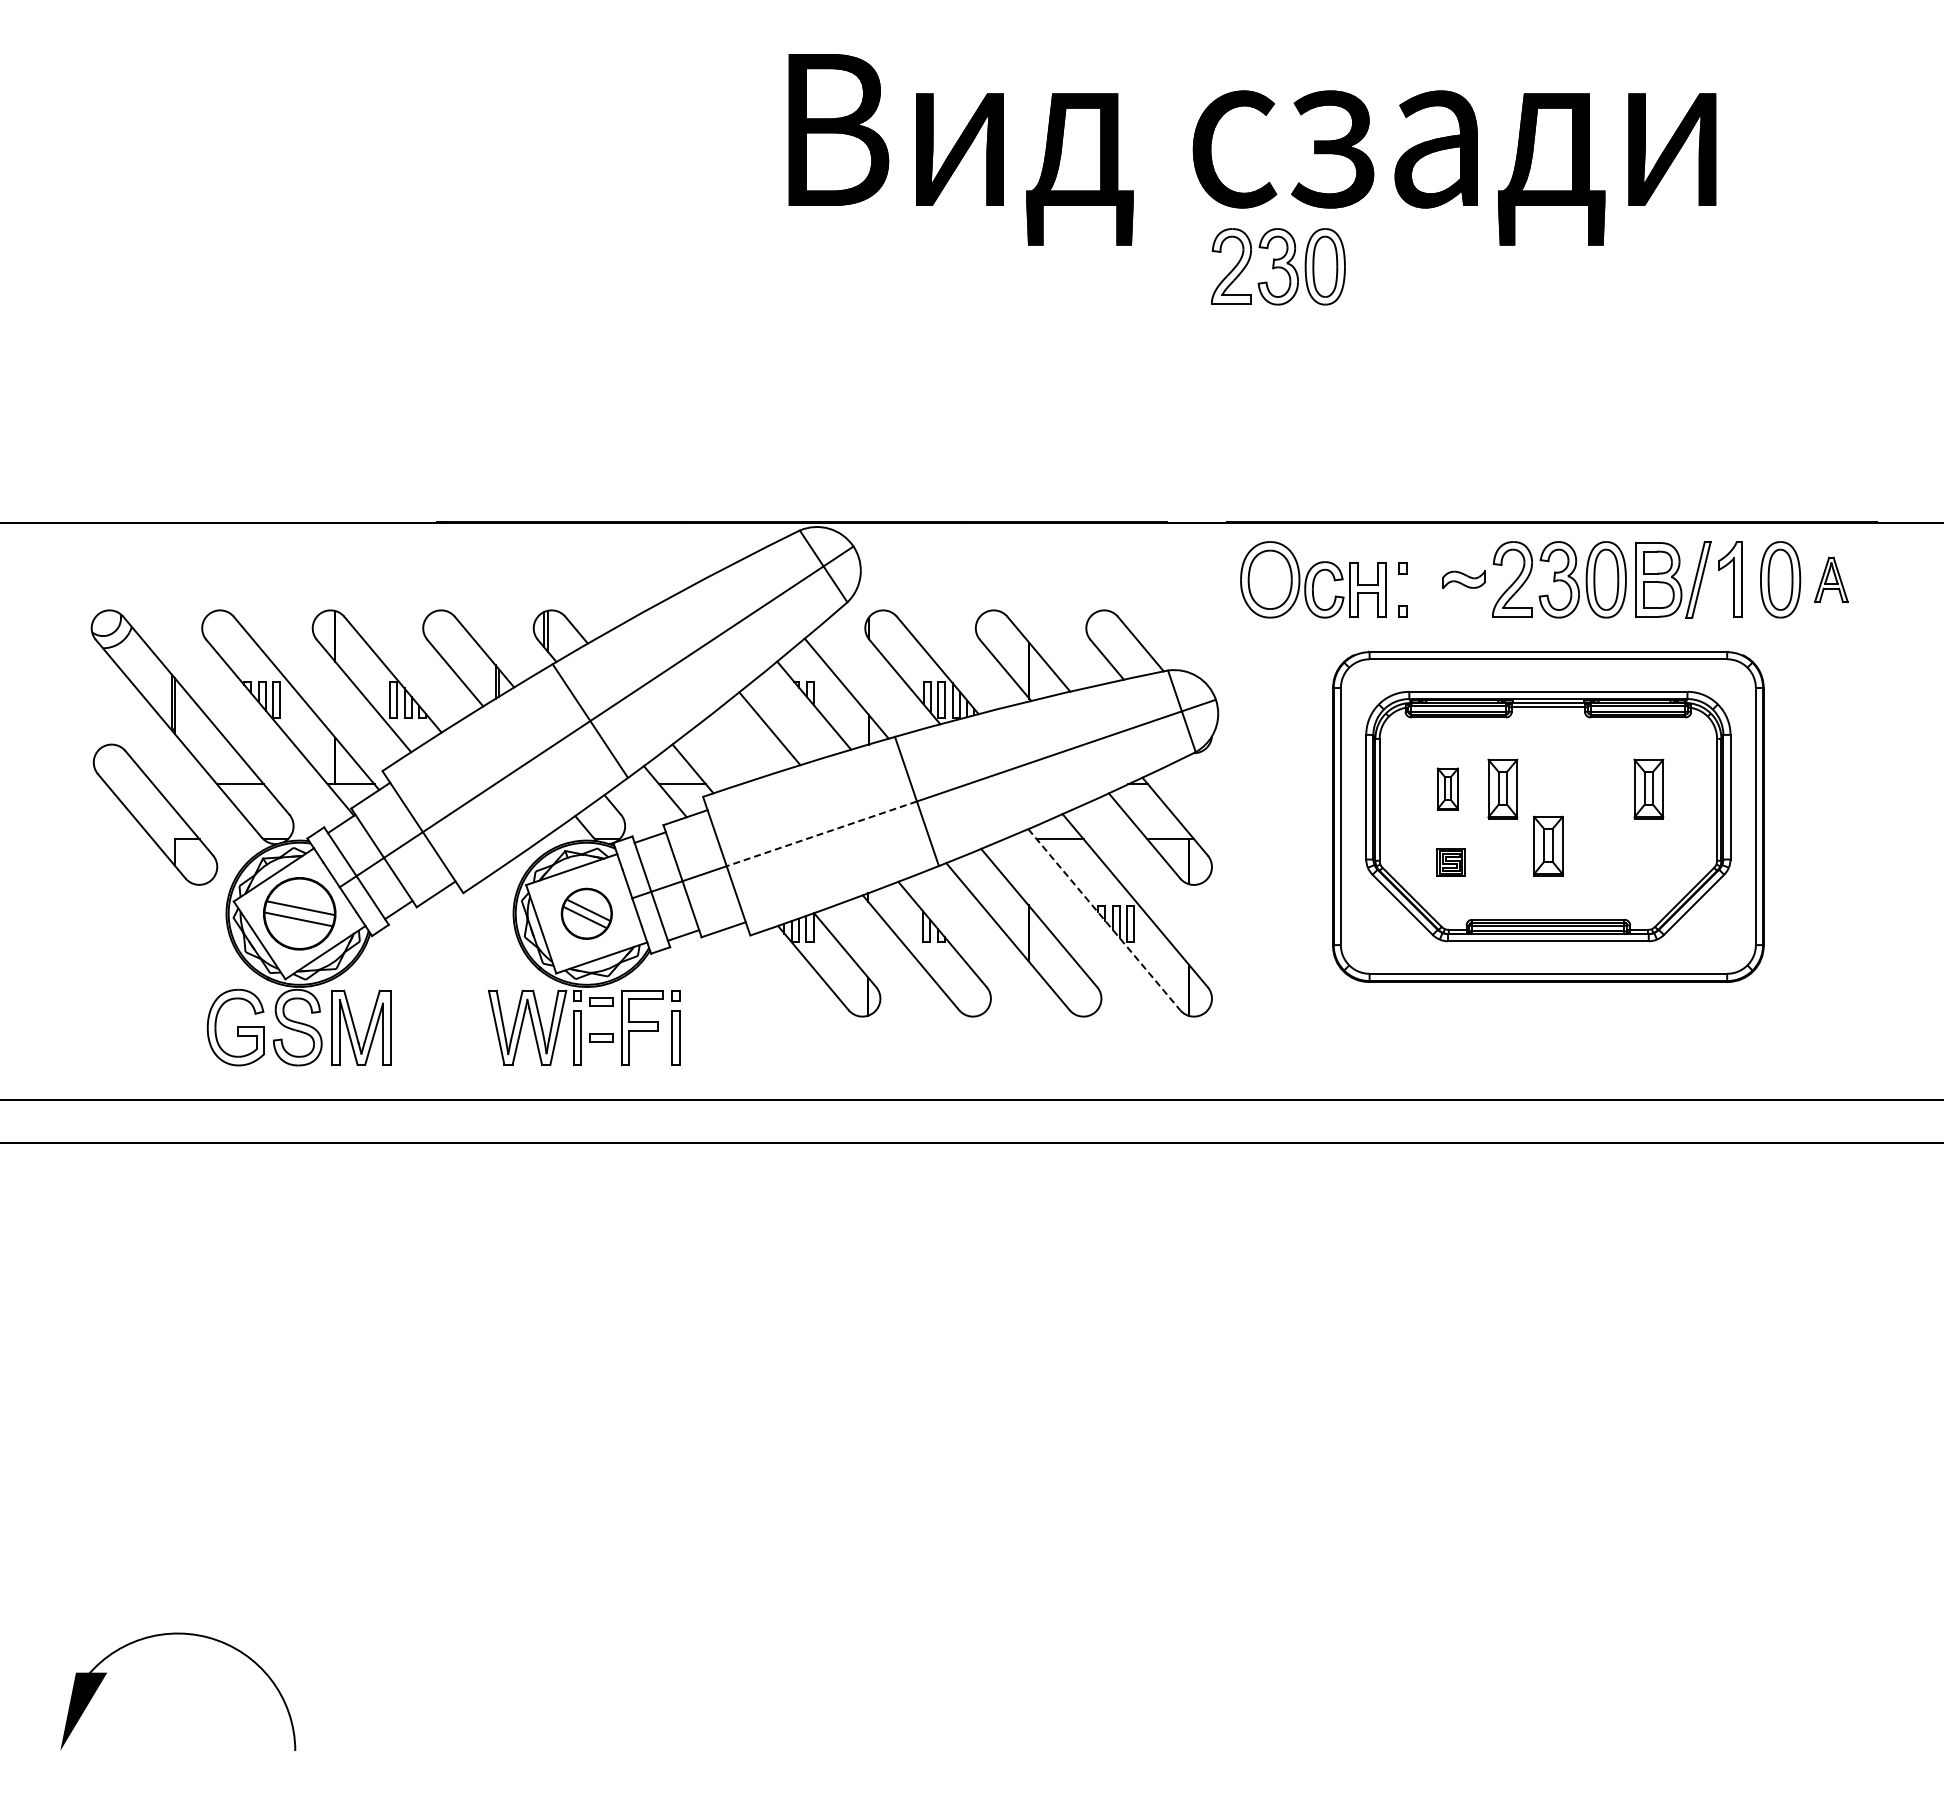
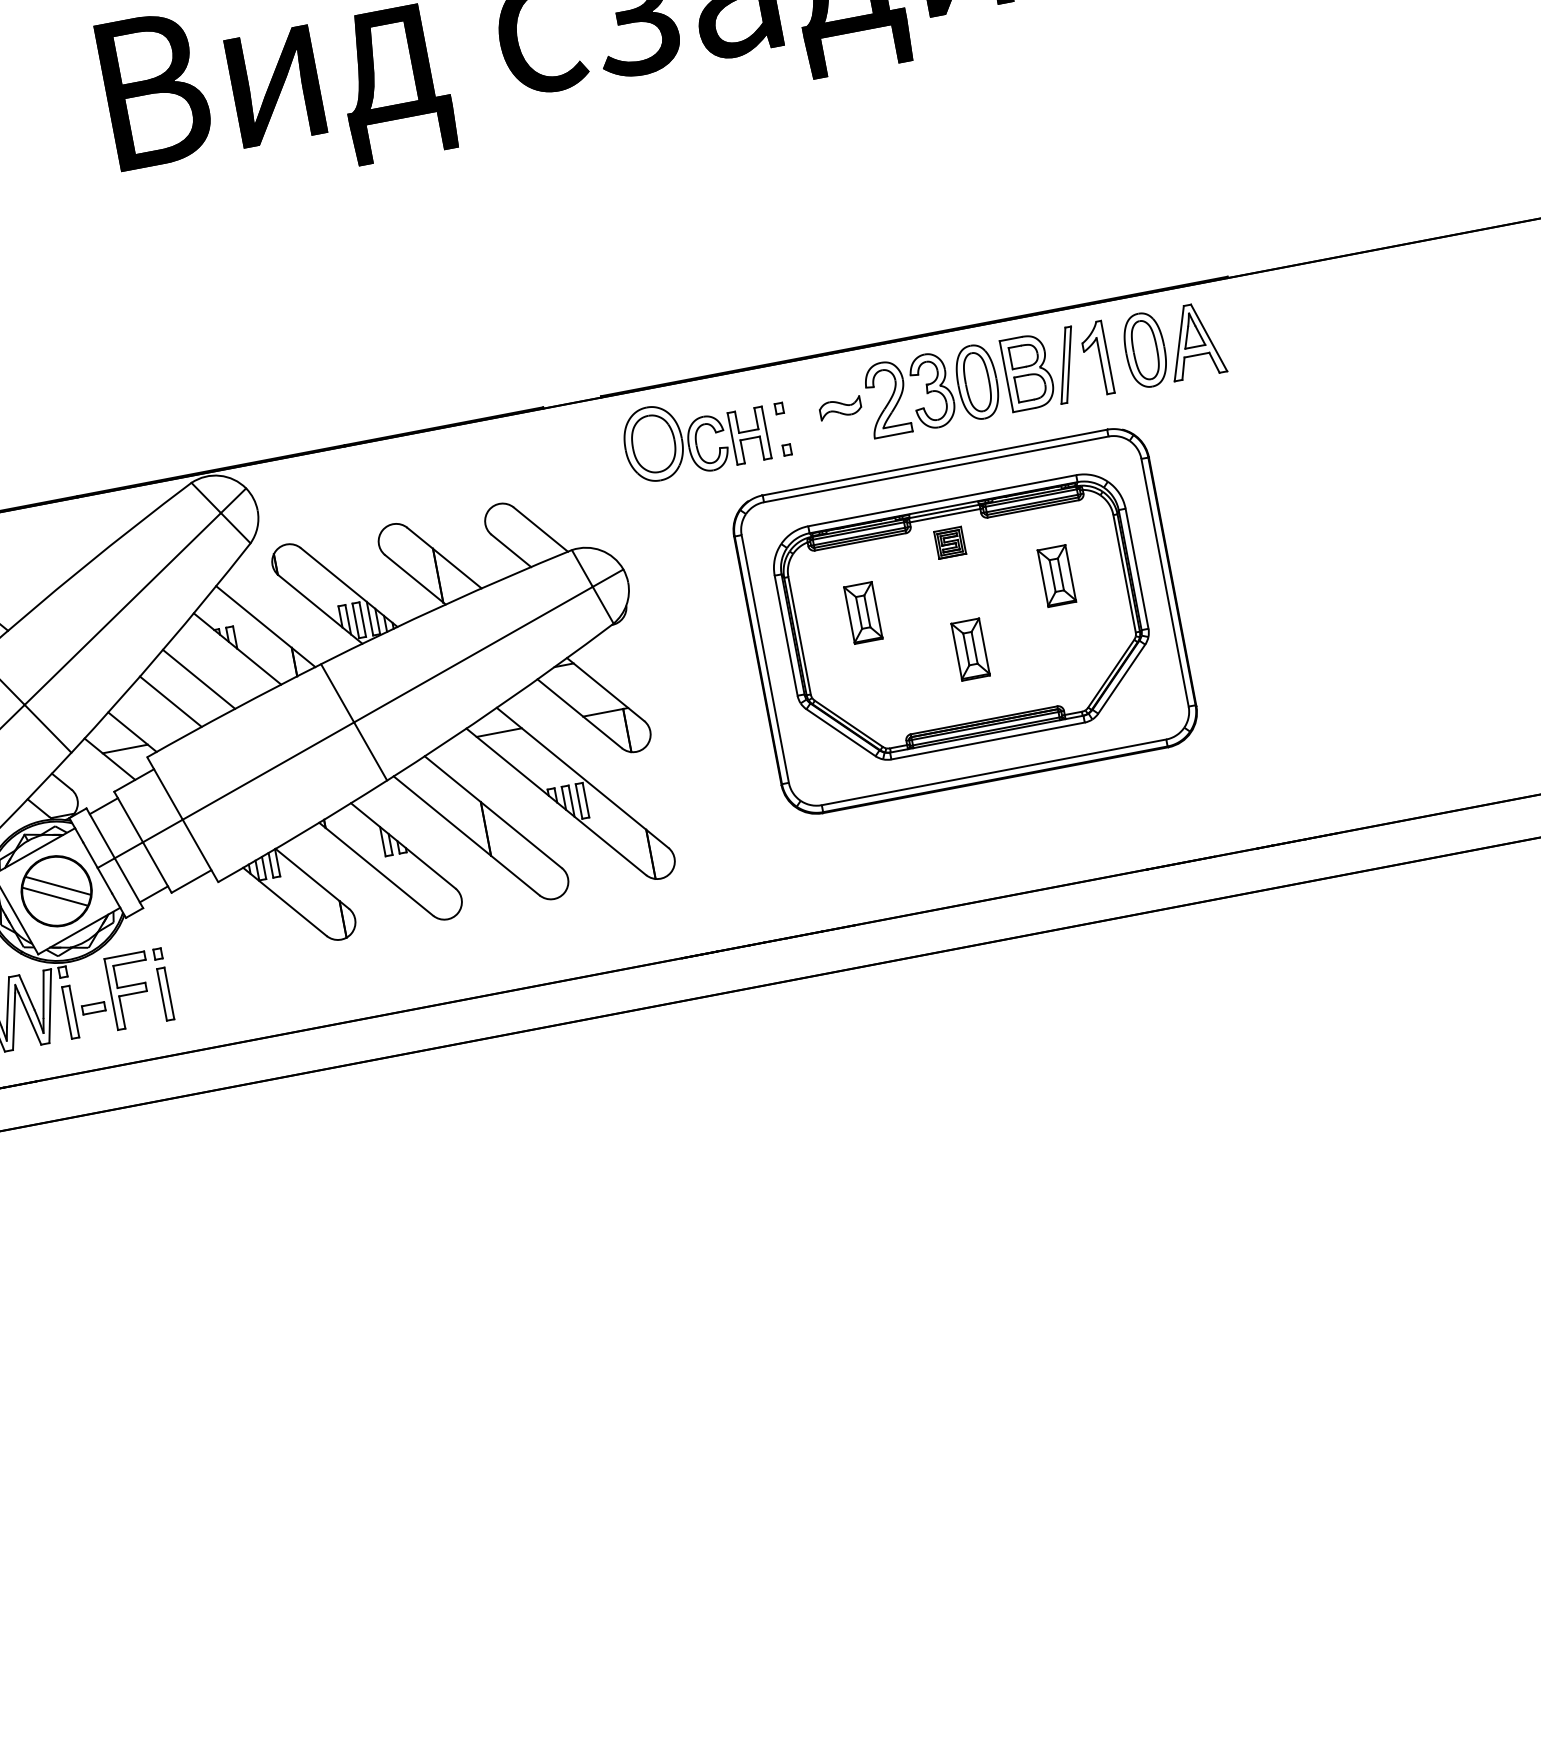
part: (1278, 266) -> (604, 140), removed
part: (1831, 579) -> (1194, 340), size x1.67
line: (737, 745) -> (170, 701), added
part: (1447, 788) -> (862, 612), size x1.43
part: (1502, 788) -> (915, 602), removed
line: (821, 834) -> (268, 771), dashed -> solid
part: (1450, 862) -> (949, 542), moved
part: (586, 913) -> (56, 891), size x1.43
line: (1104, 920) -> (556, 802), dashed -> solid
part: (601, 1001) -> (86, 973), removed

